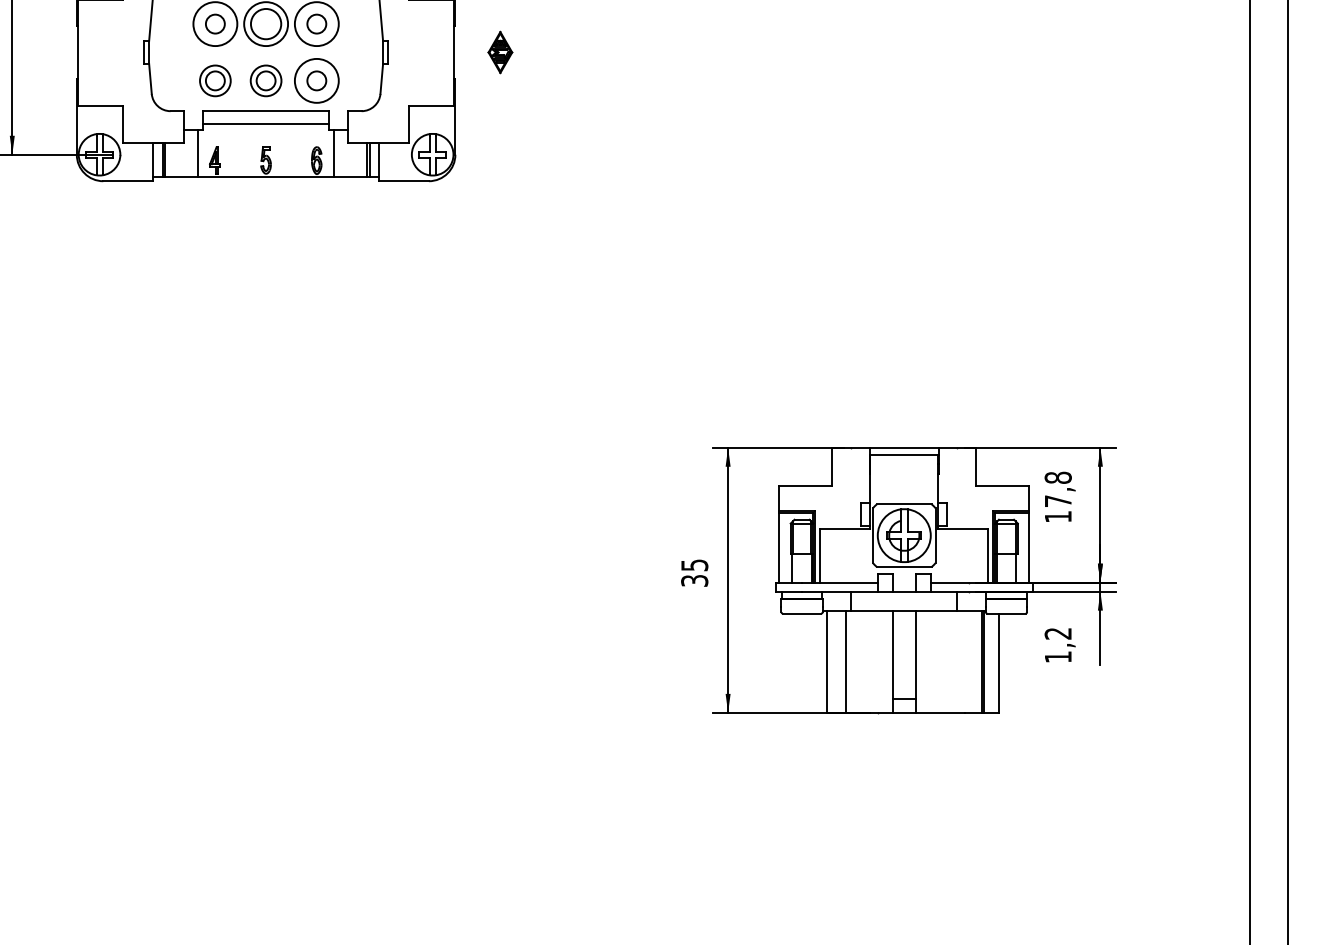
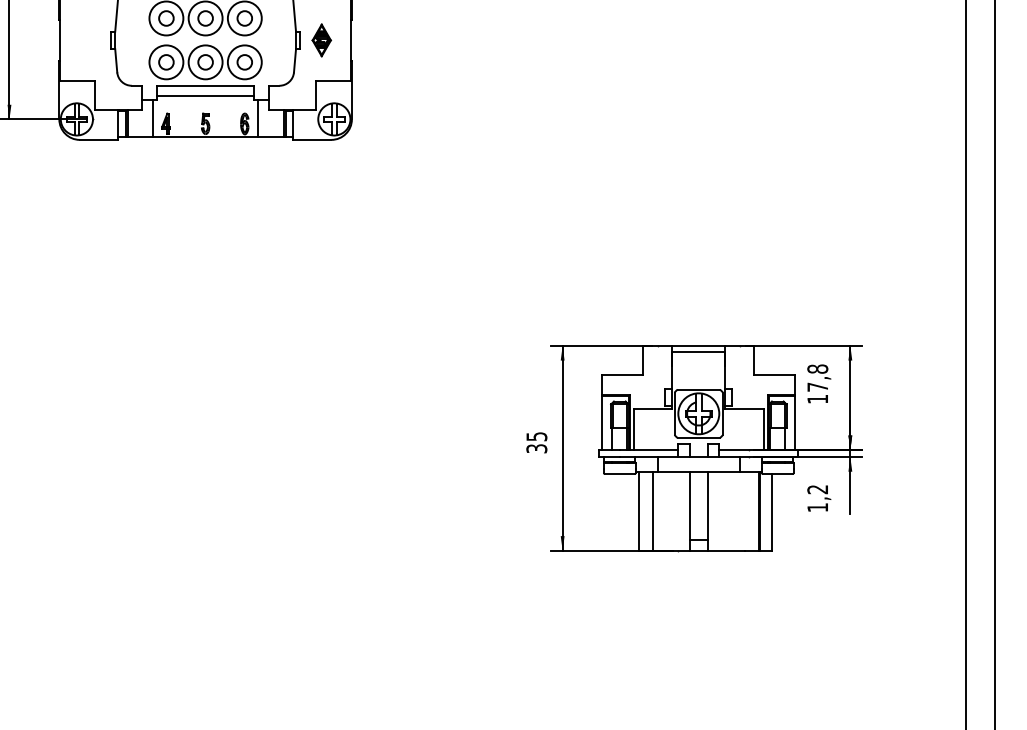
circle: (265, 23) -> (205, 18), size x0.62
part: (500, 52) -> (321, 40), moved
circle: (215, 80) -> (166, 62), size x1.43
circle: (266, 80) -> (205, 62), size x1.43

